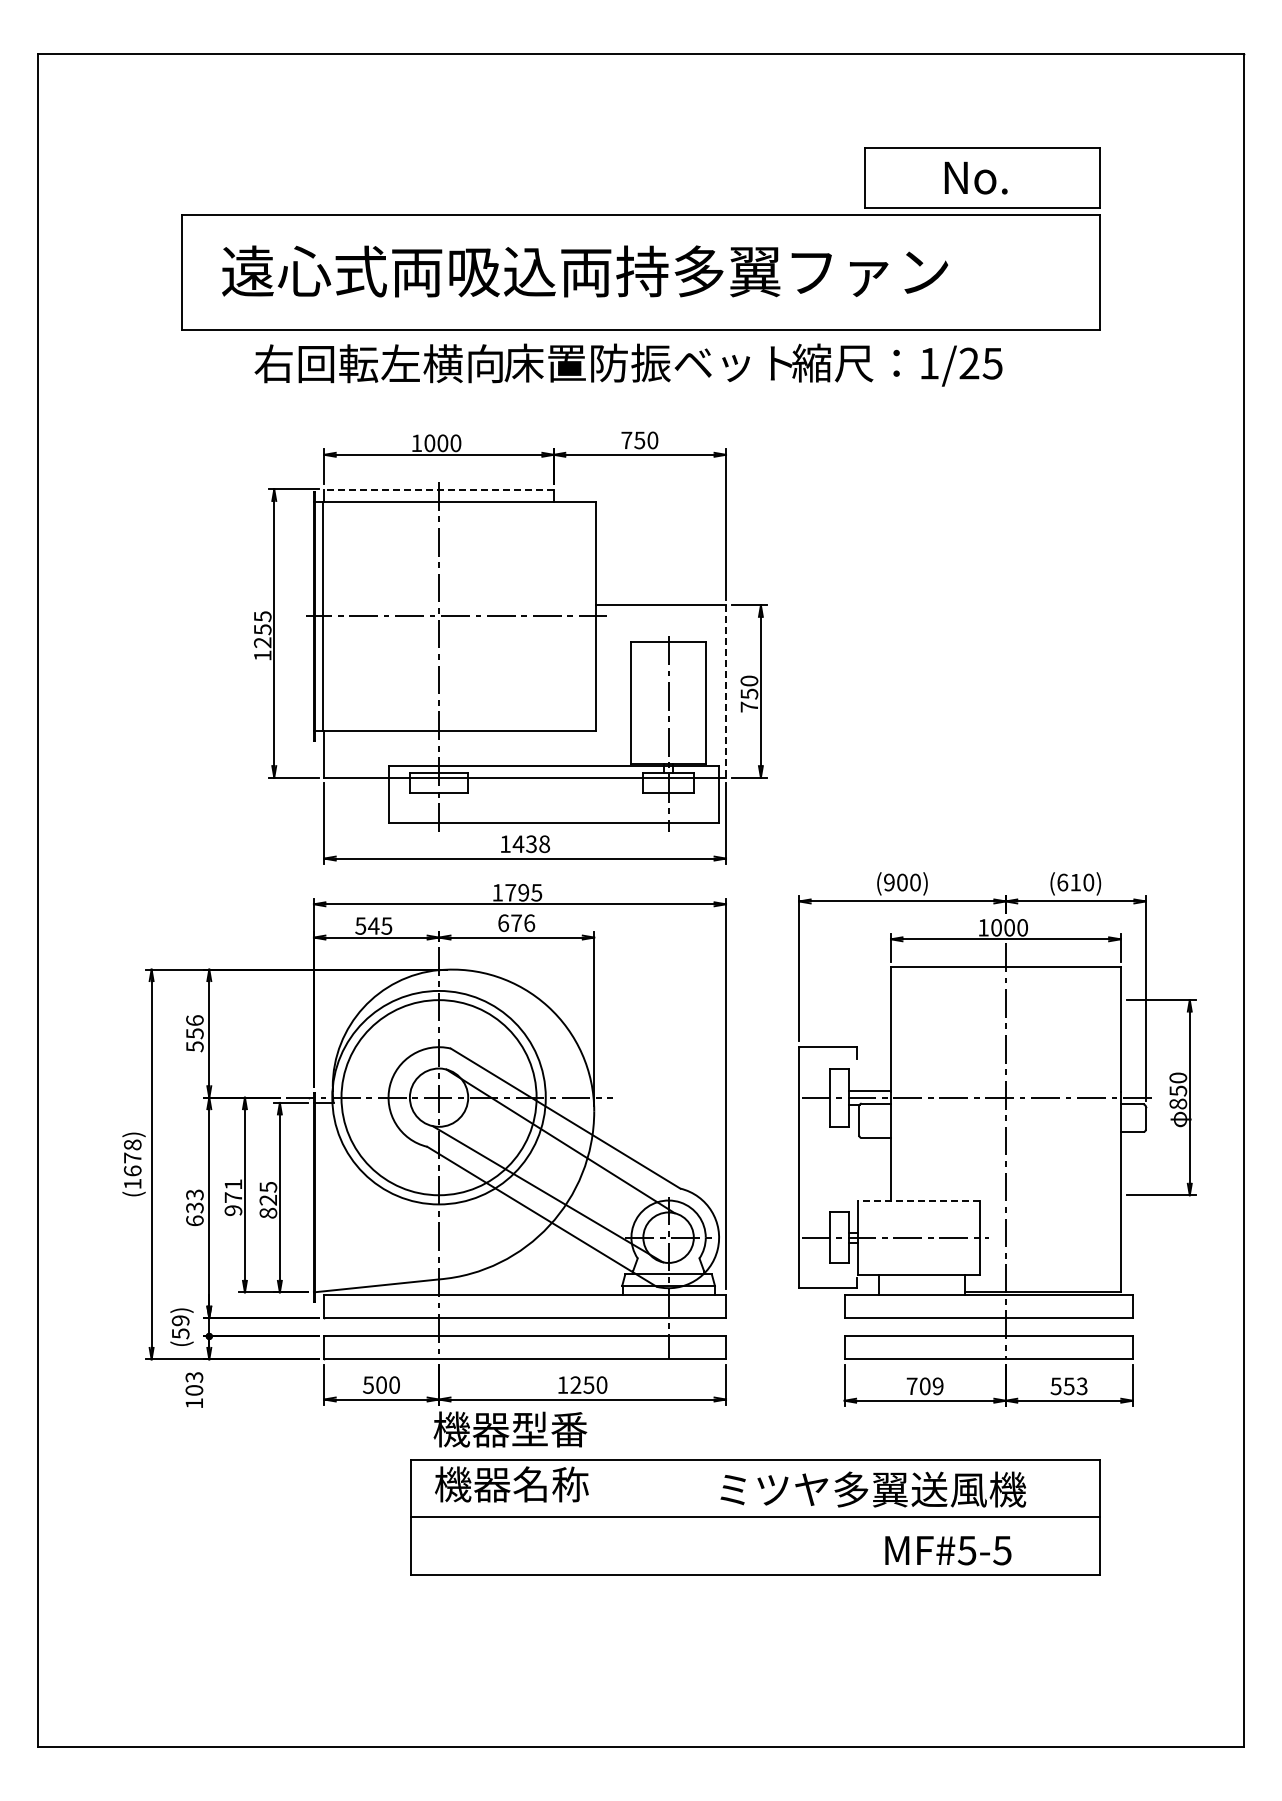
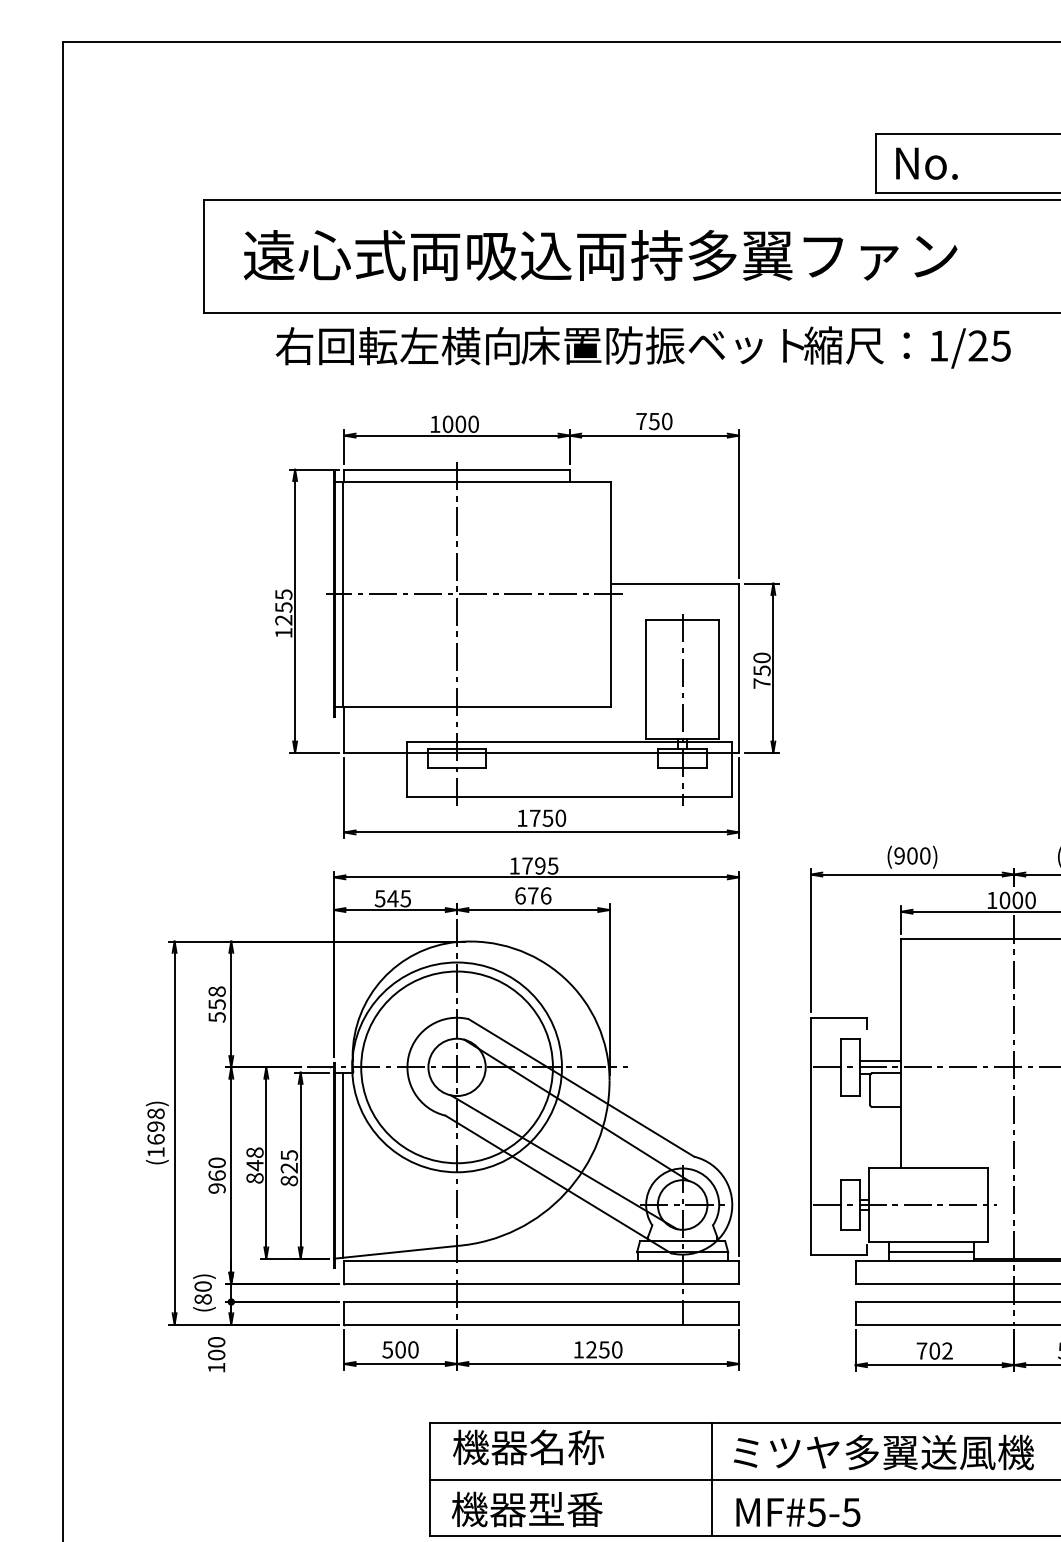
text: (975, 177) -> (926, 163), moved
line: (439, 489) -> (457, 469), dashed -> solid
line: (725, 692) -> (738, 669), dashed -> solid
text: (531, 843) -> (547, 817), 1438 -> 1750
text: (194, 1020) -> (216, 991), 556 -> 558
text: (132, 1157) -> (155, 1126), (1678) -> (1698)
line: (323, 1196) -> (343, 1164), added
text: (233, 1197) -> (255, 1165), 971 -> 848
line: (919, 1200) -> (929, 1168), dashed -> solid
text: (194, 1207) -> (216, 1175), 633 -> 960
line: (921, 1285) -> (931, 1251), added
text: (180, 1327) -> (202, 1293), (59) -> (80)
text: (194, 1377) -> (216, 1342), 103 -> 100
text: (937, 1386) -> (946, 1351), 709 -> 702
text: (510, 1429) -> (527, 1509), moved
line: (698, 1517) -> (712, 1479), added
text: (948, 1550) -> (798, 1512), moved

